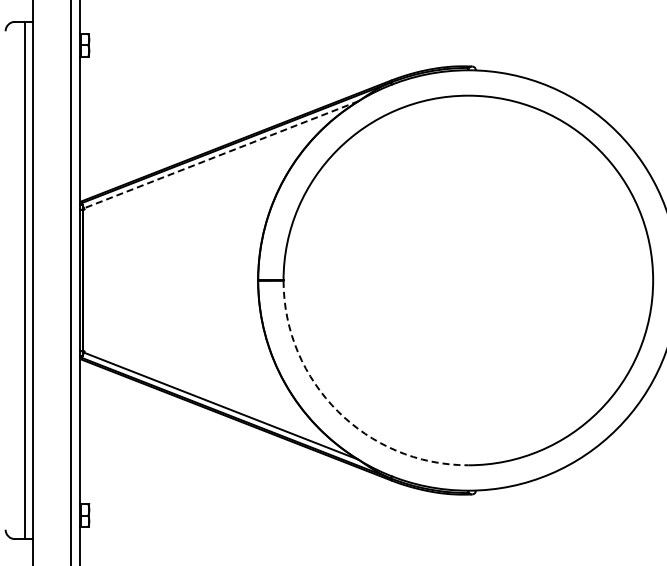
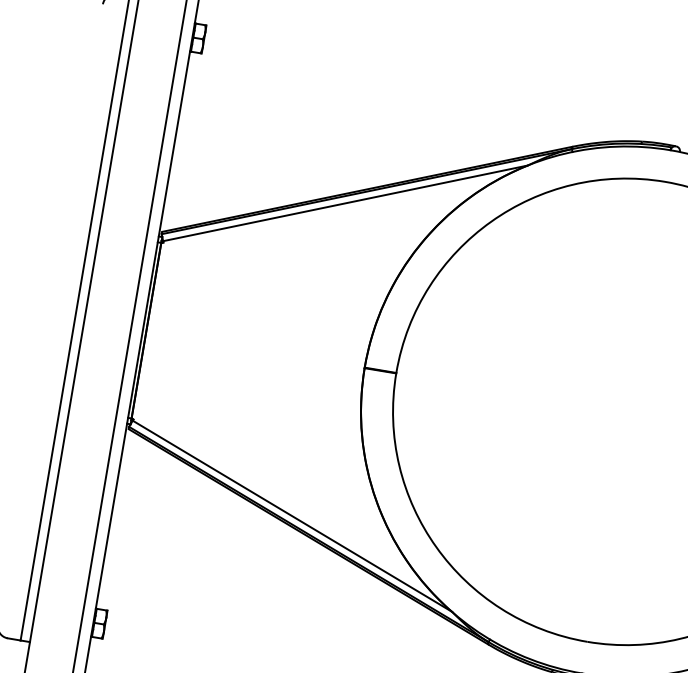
line: (220, 154) -> (344, 202), dashed -> solid
arc: (337, 411) -> (435, 547), dashed -> solid

